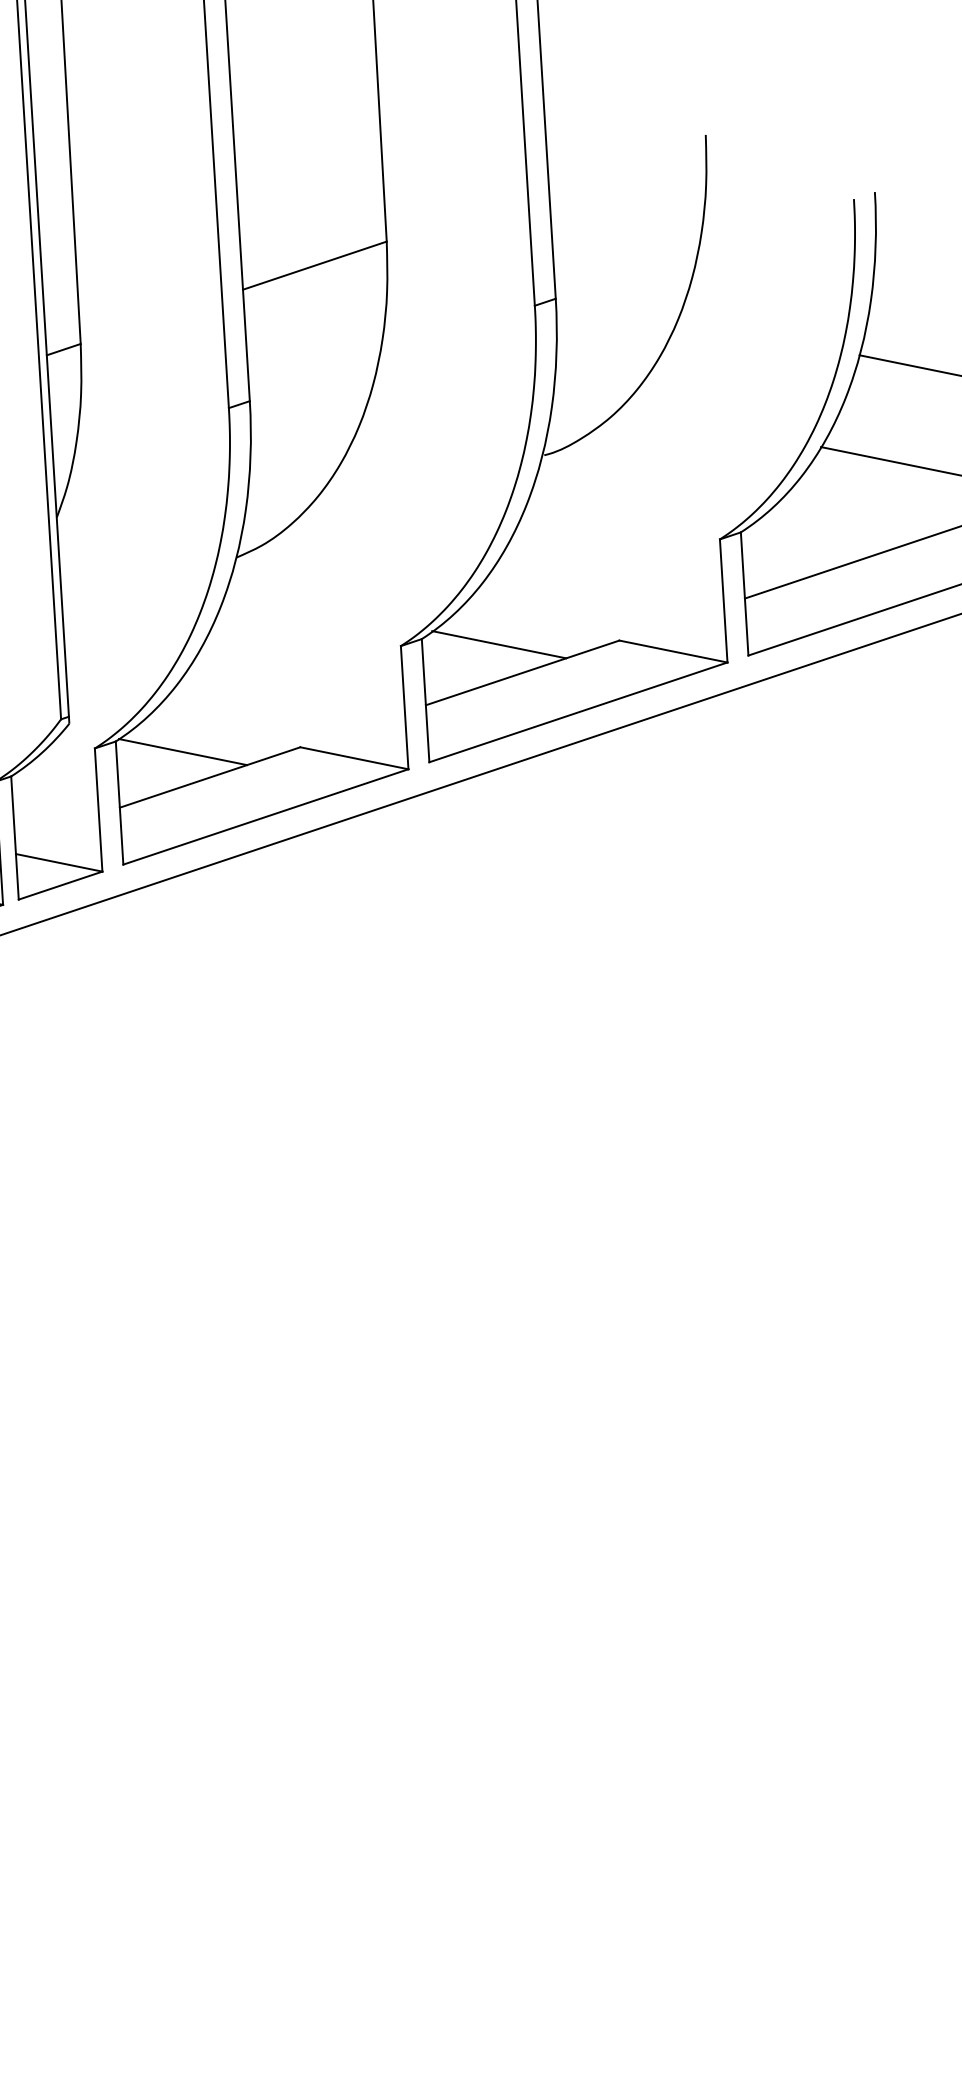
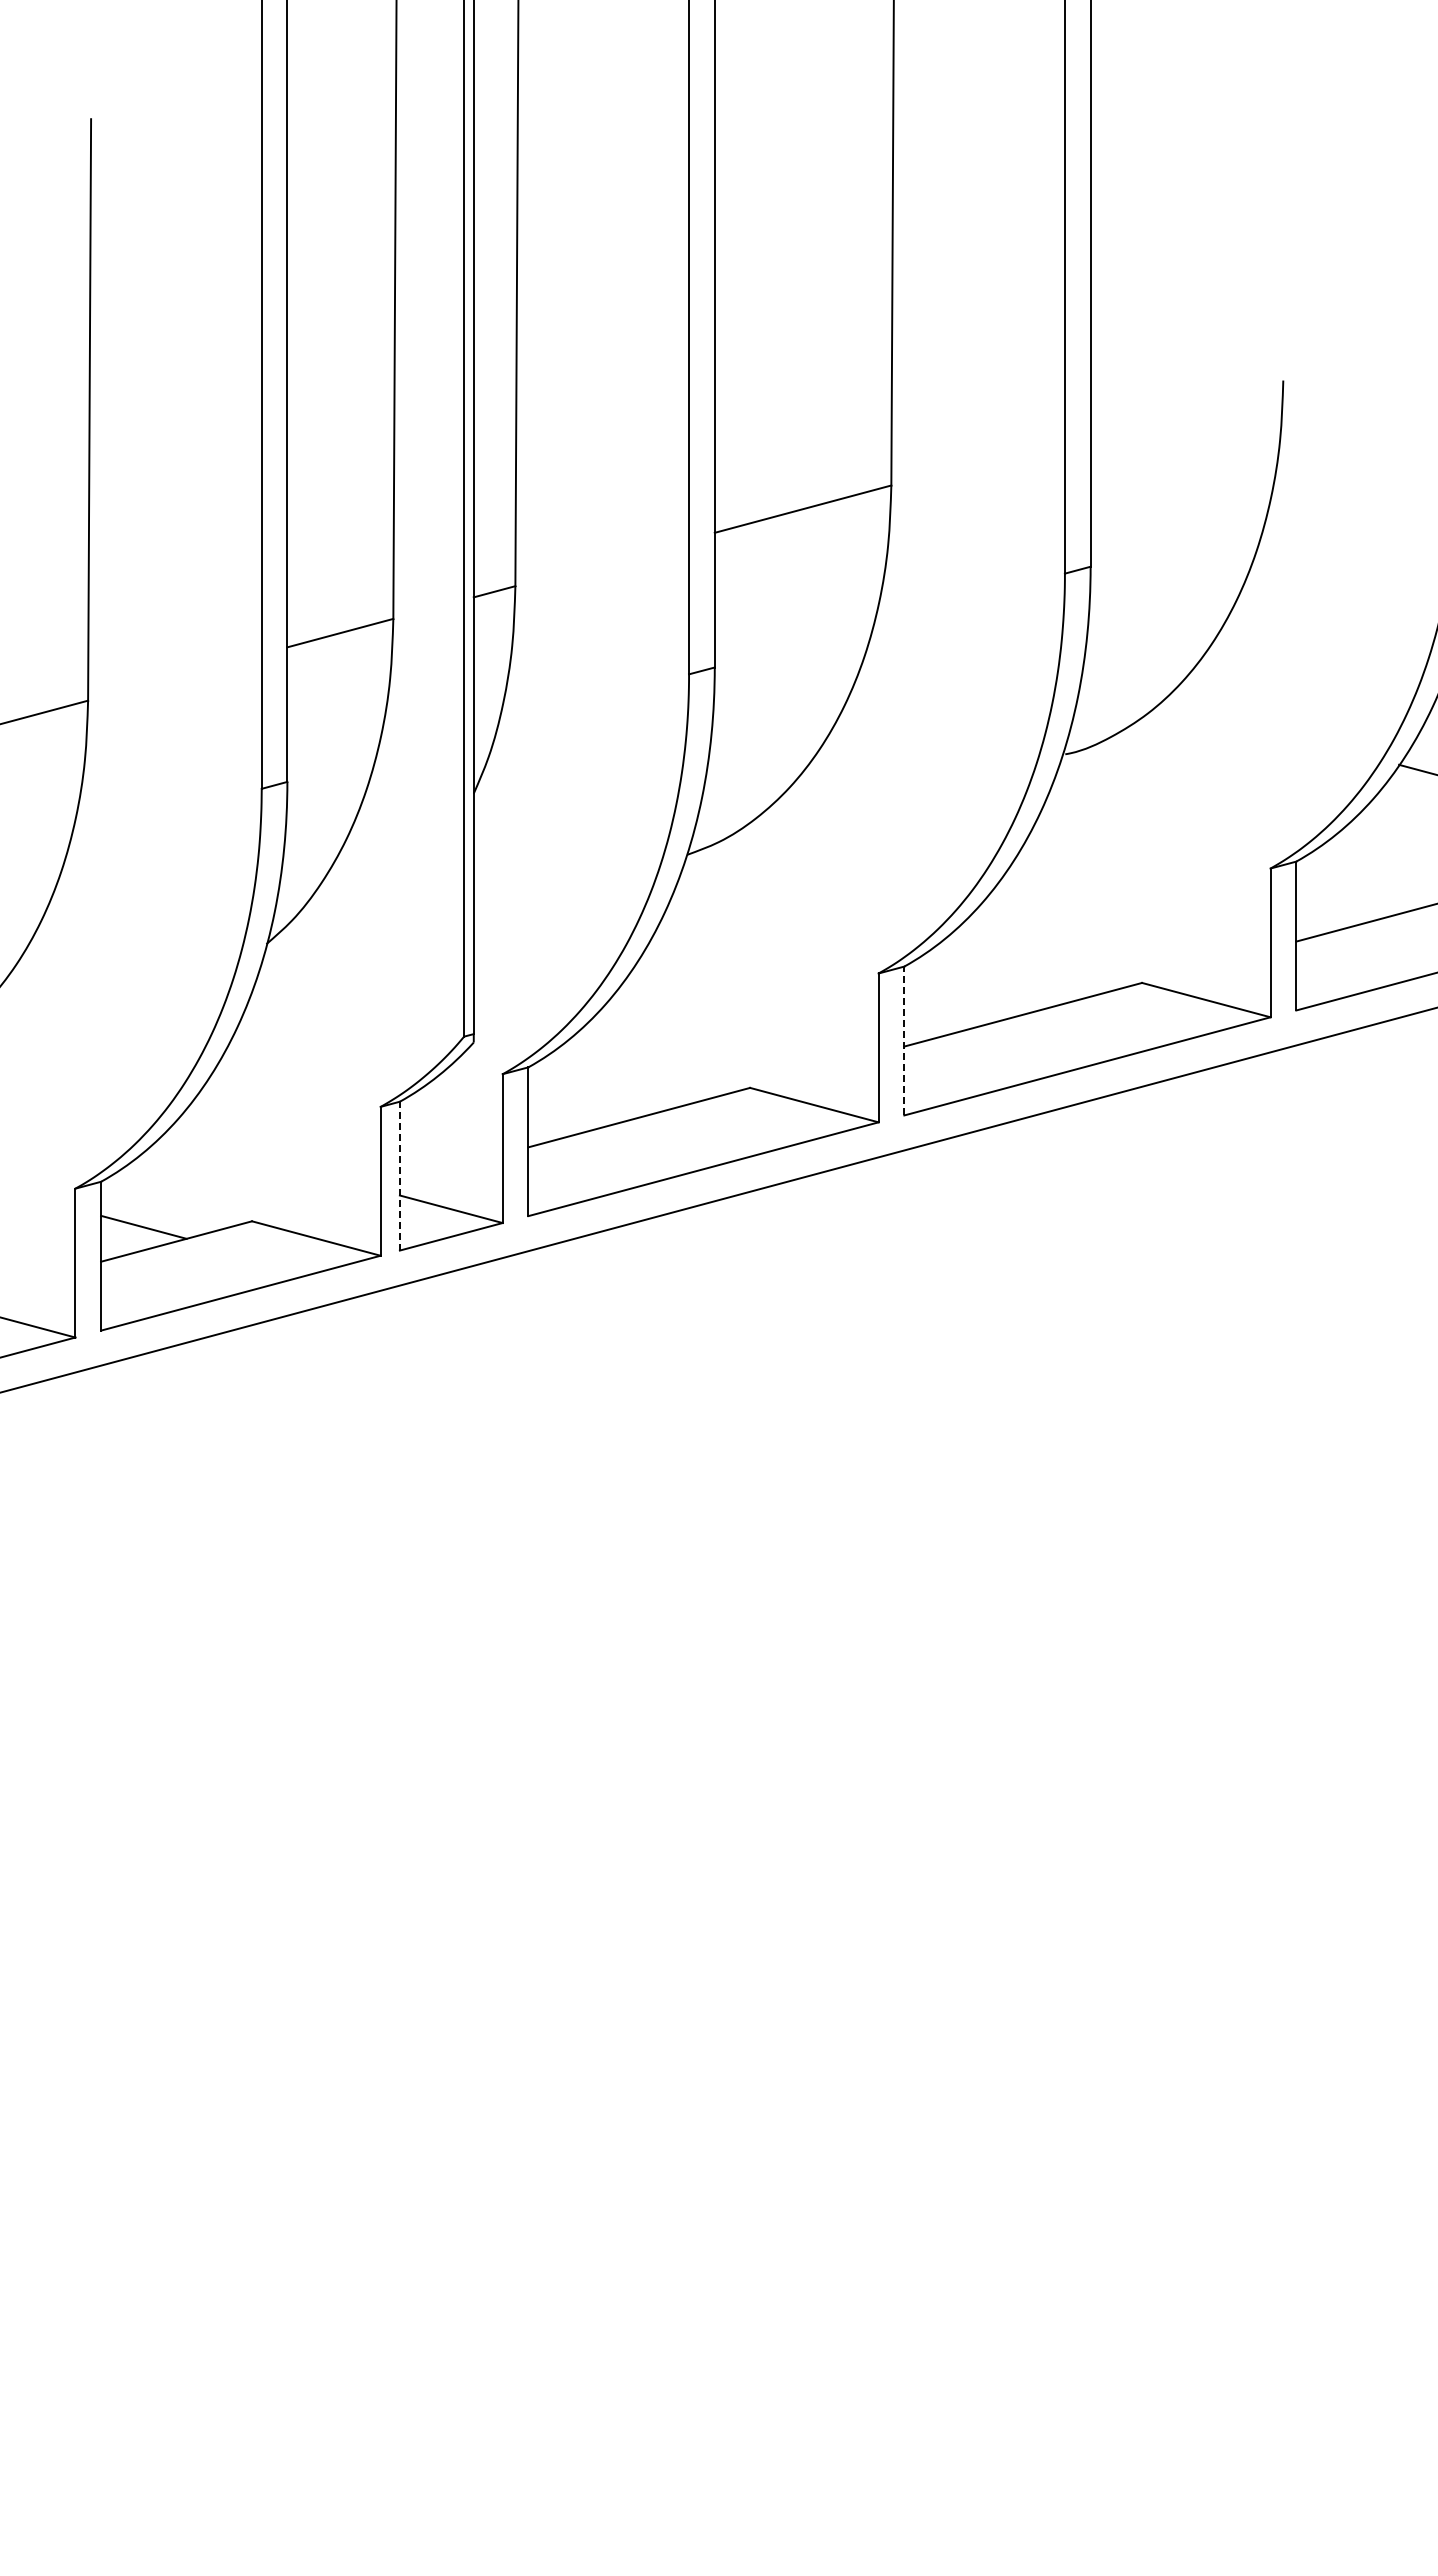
line: (498, 644) -> (996, 978), removed
line: (425, 700) -> (904, 1040), solid -> dashed
line: (182, 751) -> (608, 1084), removed
line: (14, 837) -> (399, 1175), solid -> dashed

